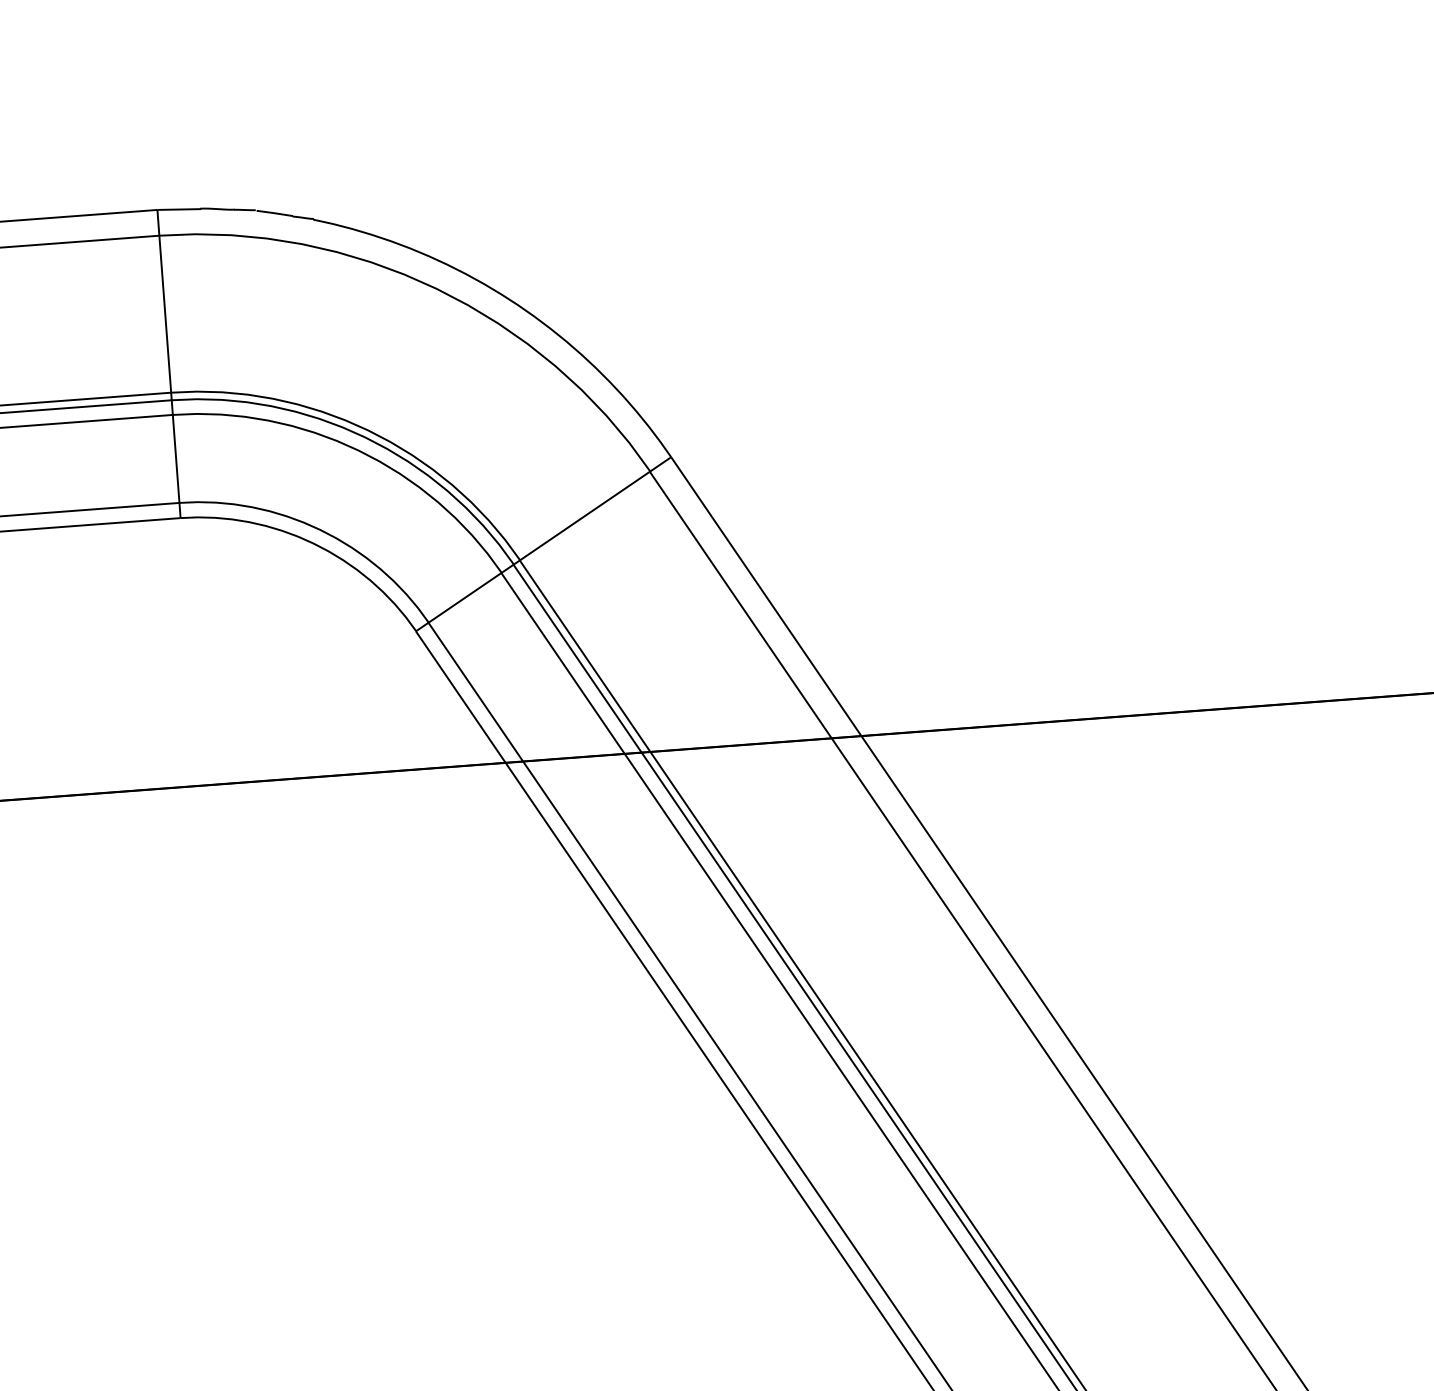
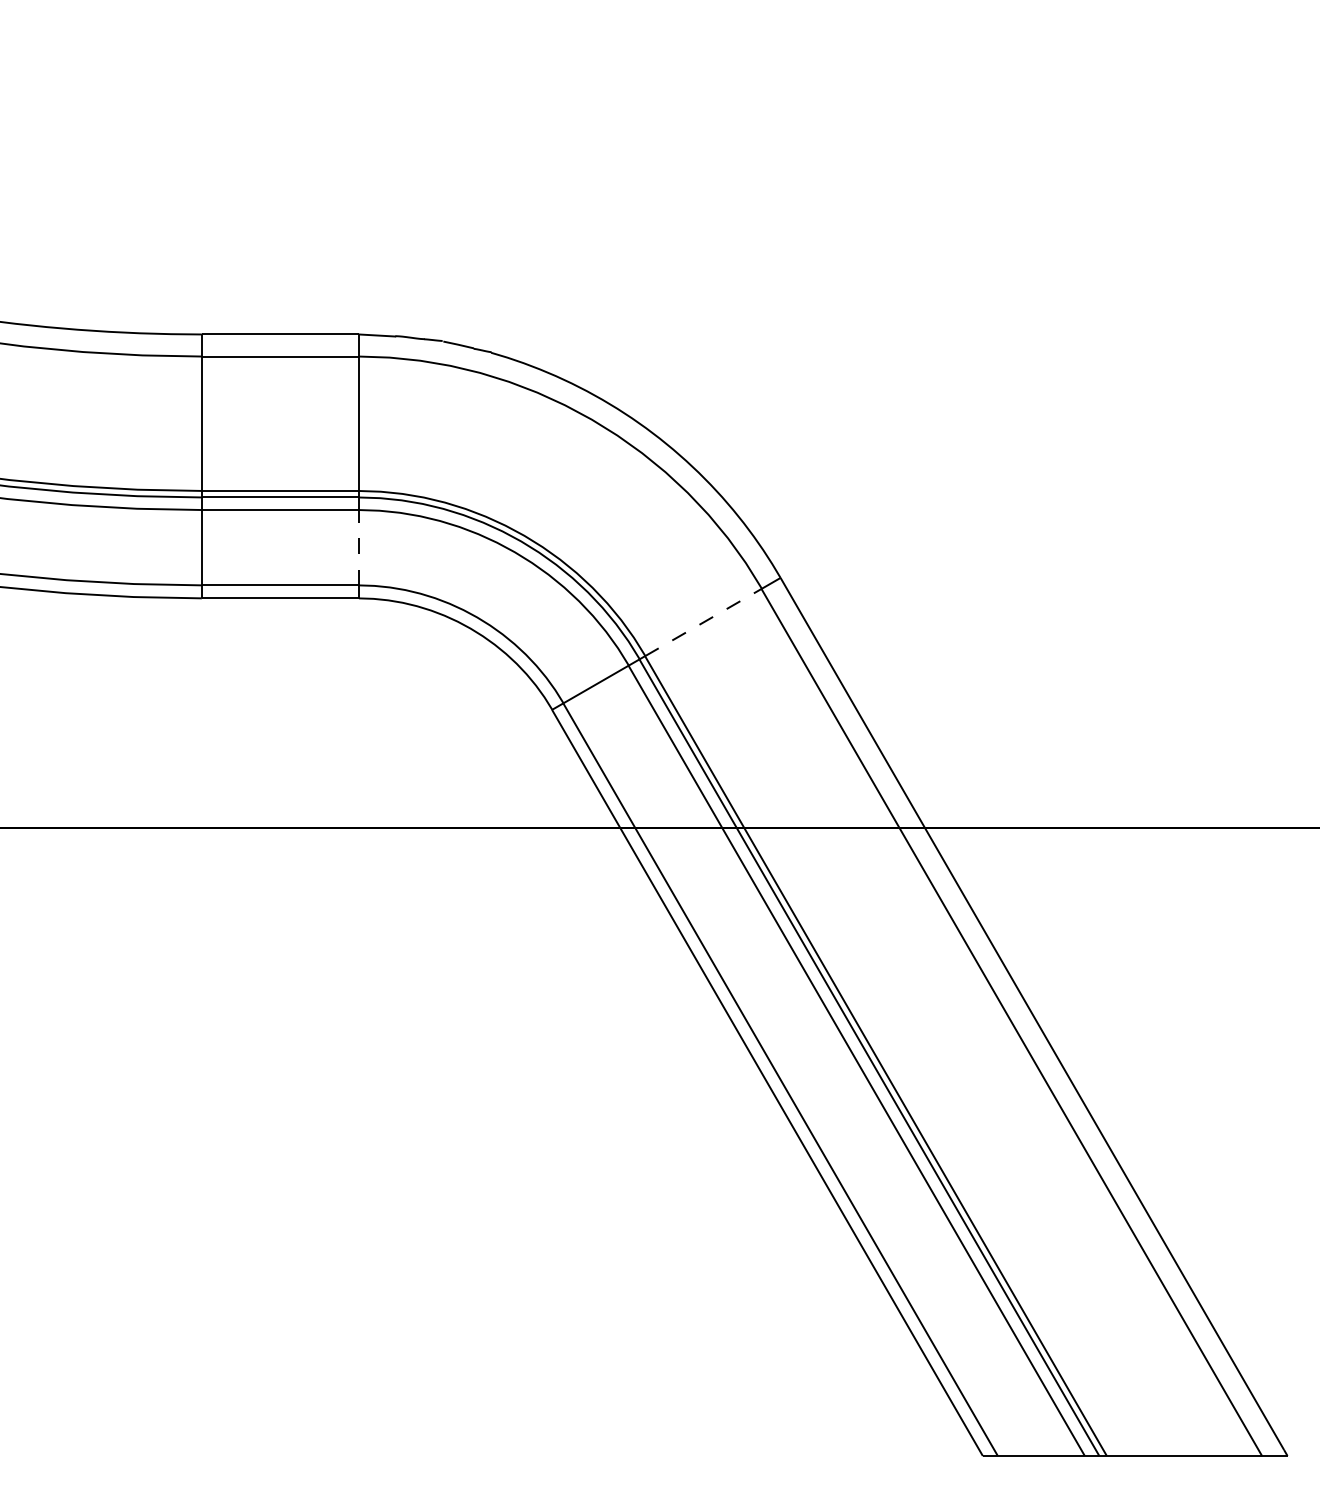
line: (175, 458) -> (358, 547), solid -> dashed
line: (585, 516) -> (703, 622), solid -> dashed

